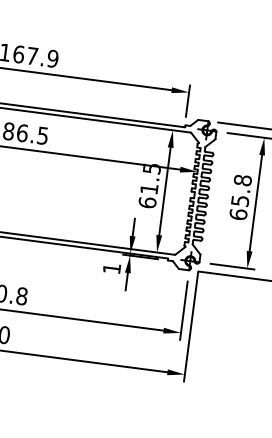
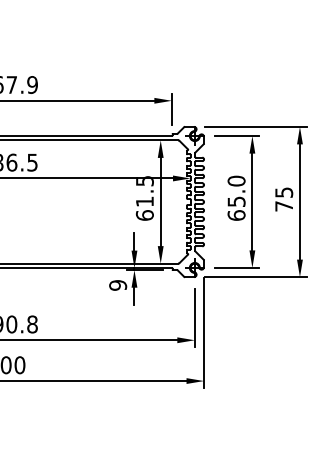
text: (242, 179) -> (236, 180), 65.8 -> 65.0
text: (112, 268) -> (118, 285), 1 -> 9

